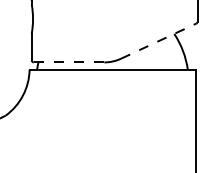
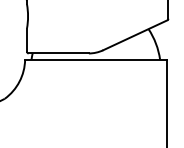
line: (158, 41) -> (135, 35), dashed -> solid
line: (69, 62) -> (59, 53), dashed -> solid

